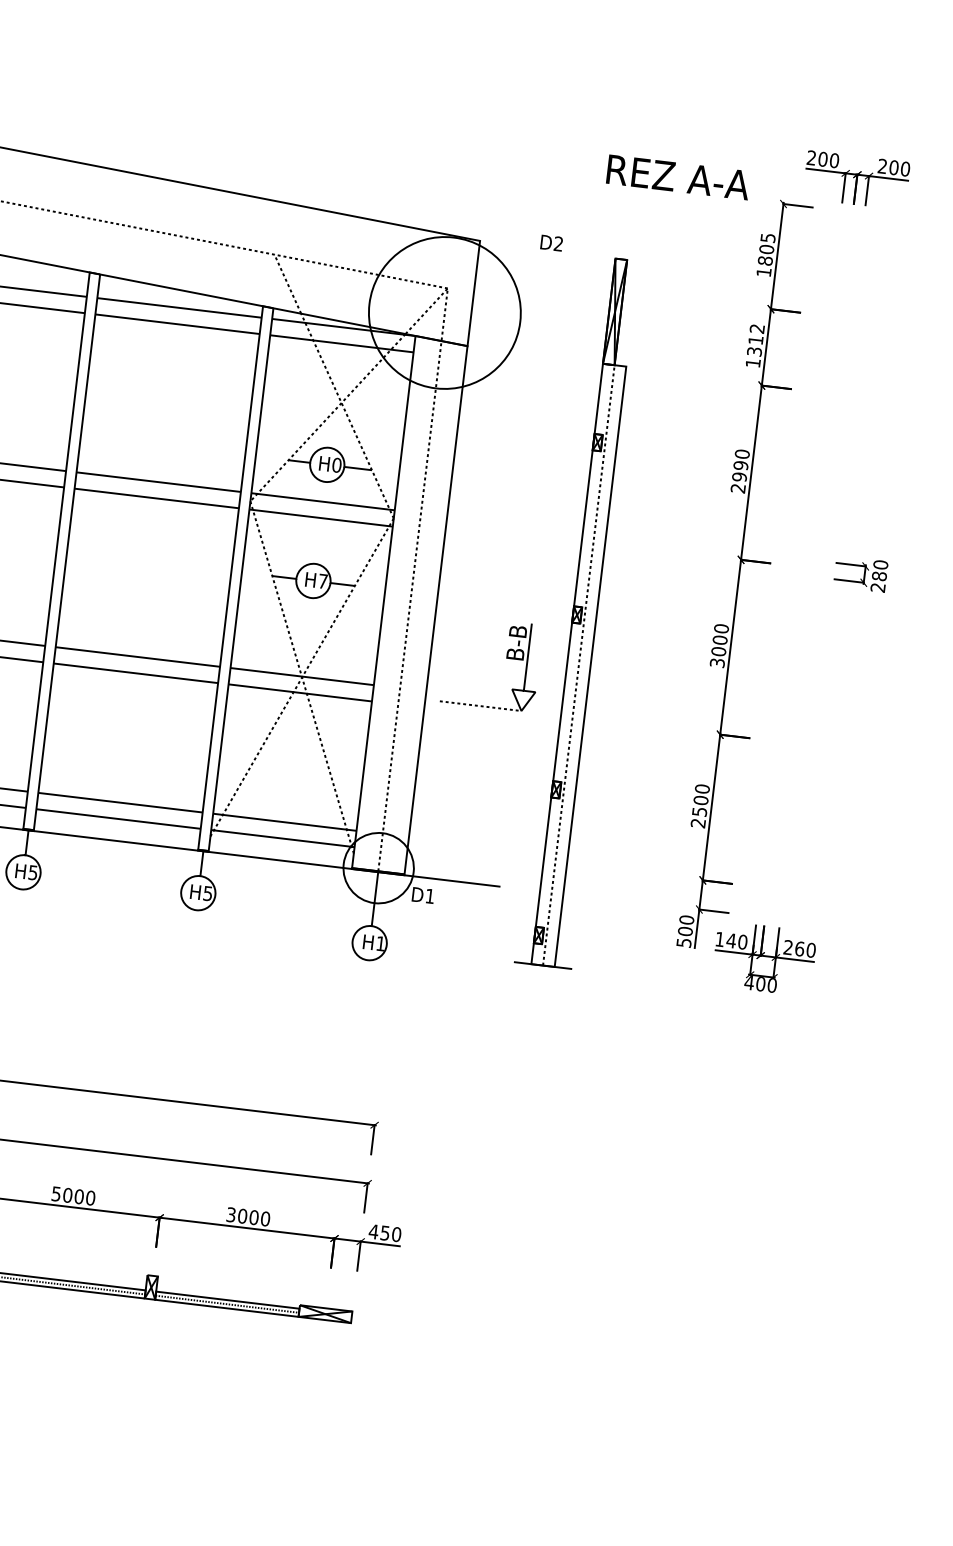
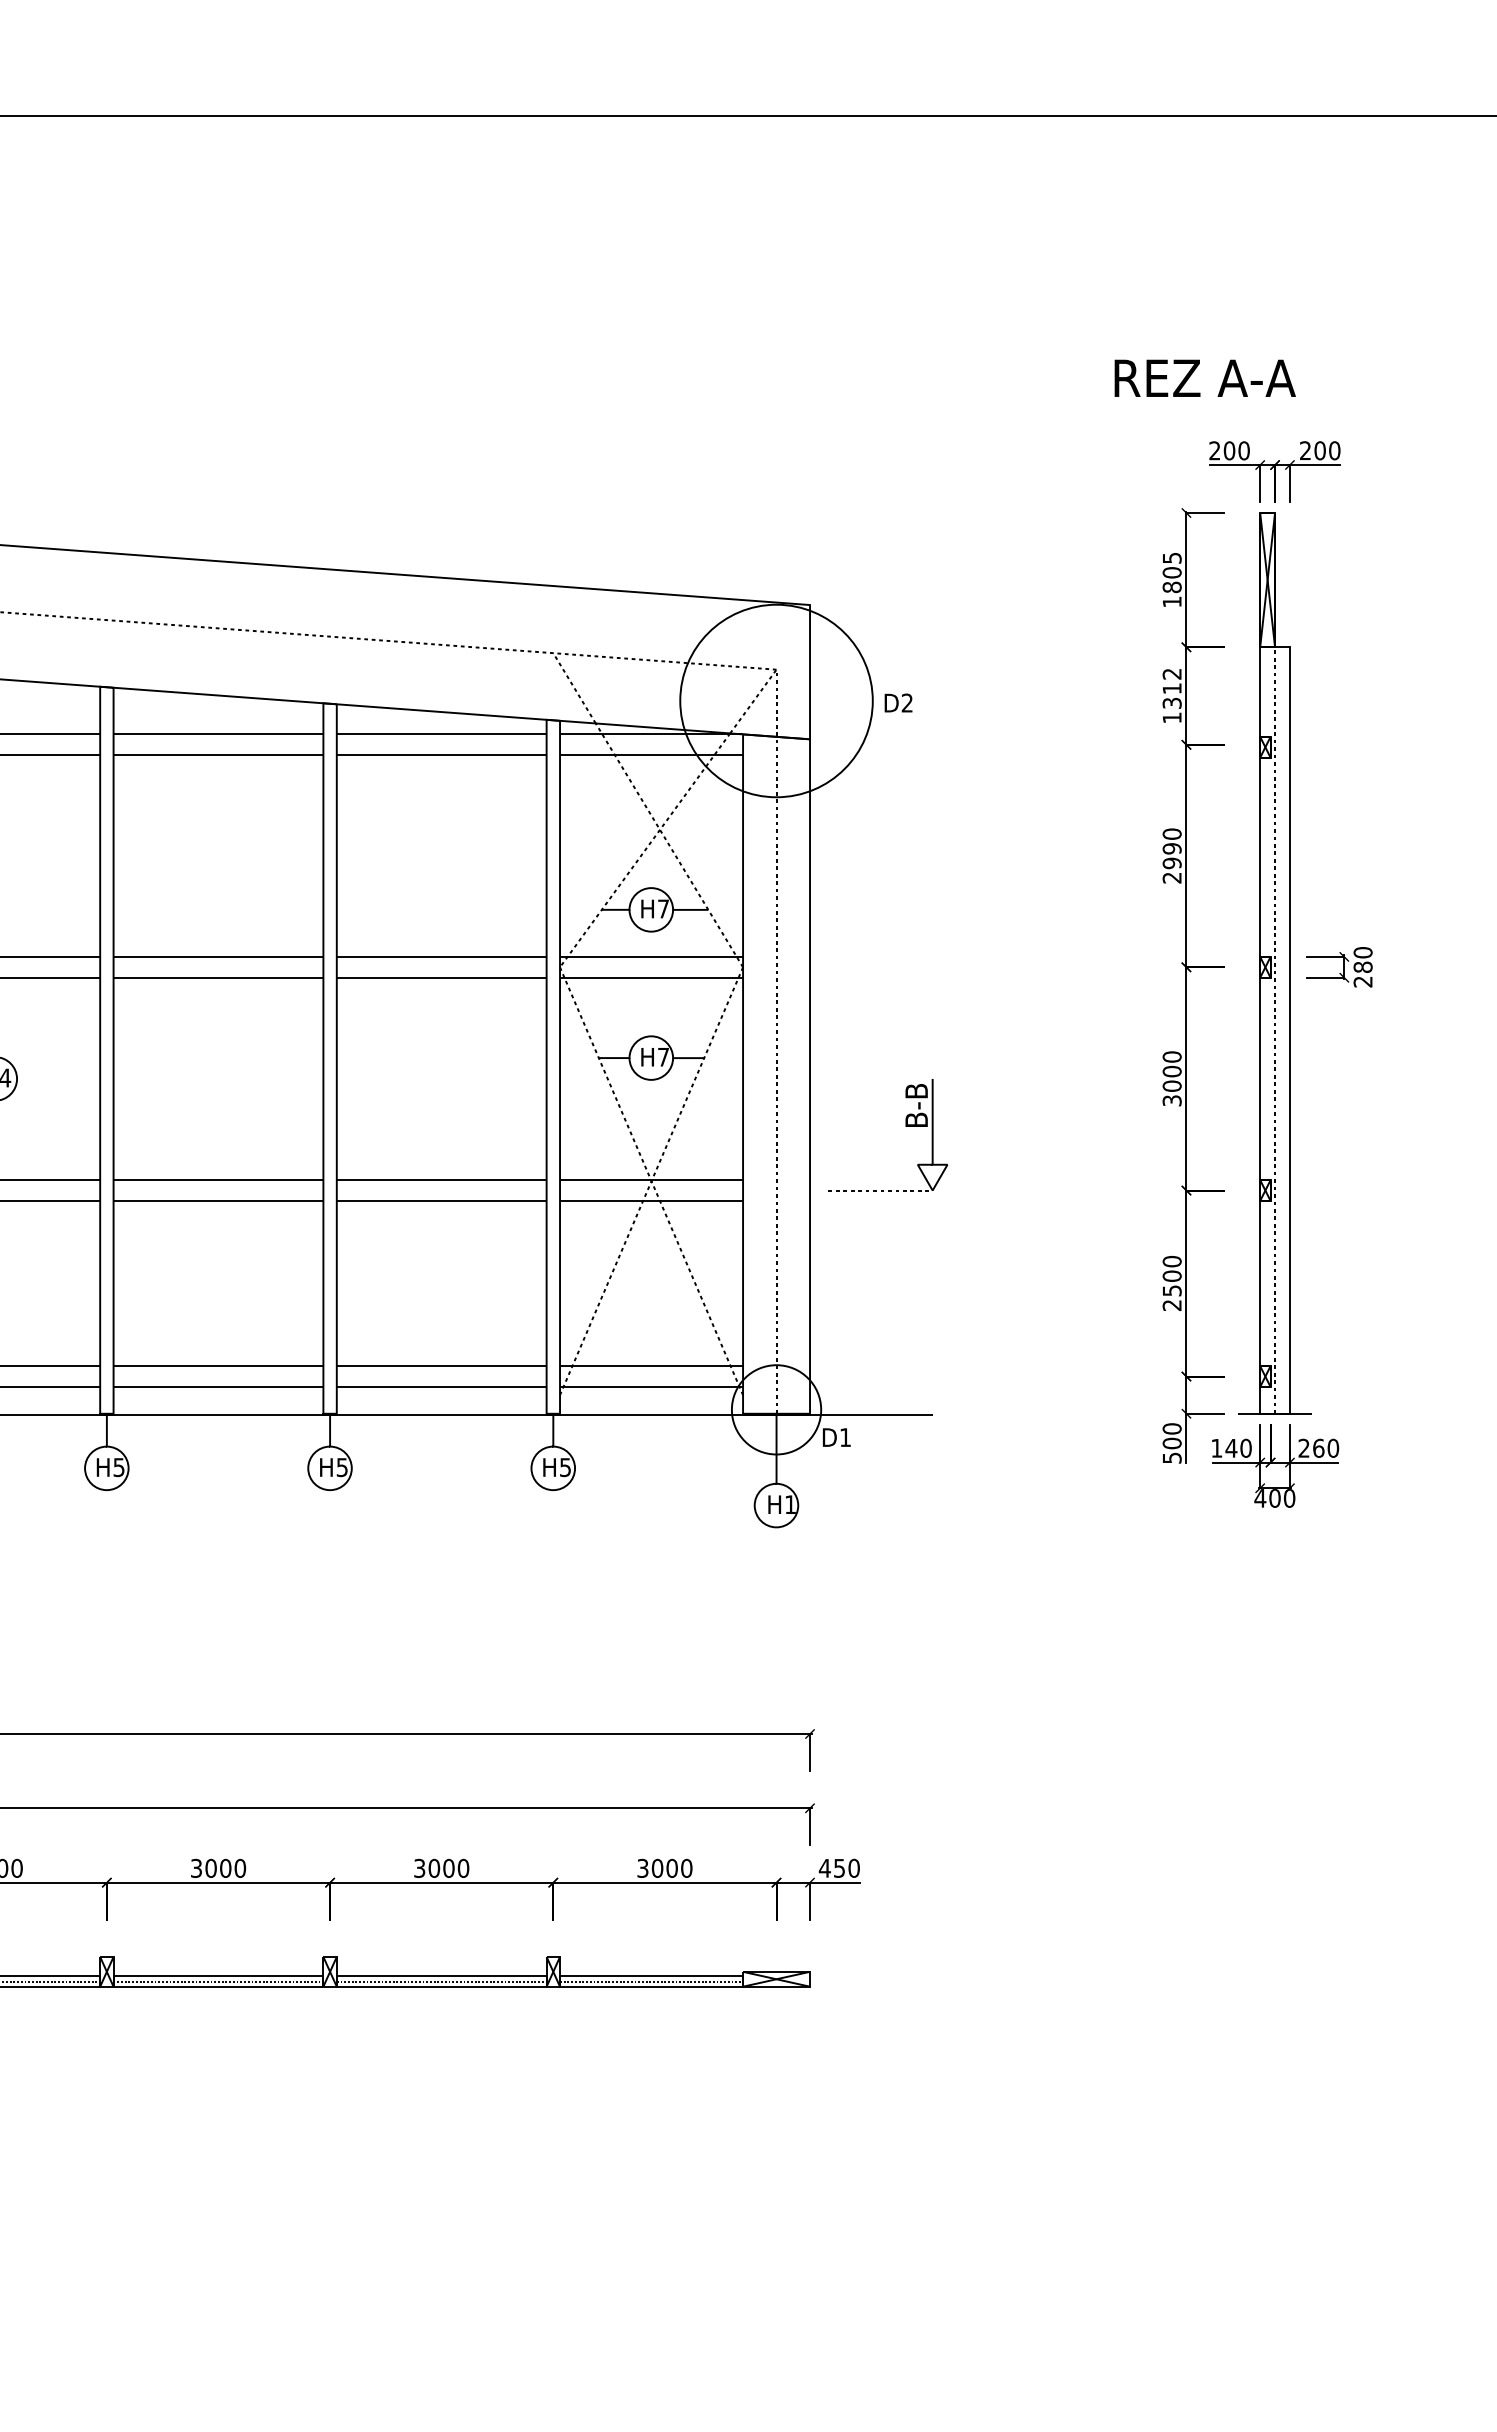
text: (677, 176) -> (1204, 377), moved
text: (551, 242) -> (898, 702), moved
text: (336, 464) -> (663, 908), H0 -> H7
part: (584, 612) -> (1274, 963), moved
text: (56, 1193) -> (419, 1867), 5000 -> 3000

